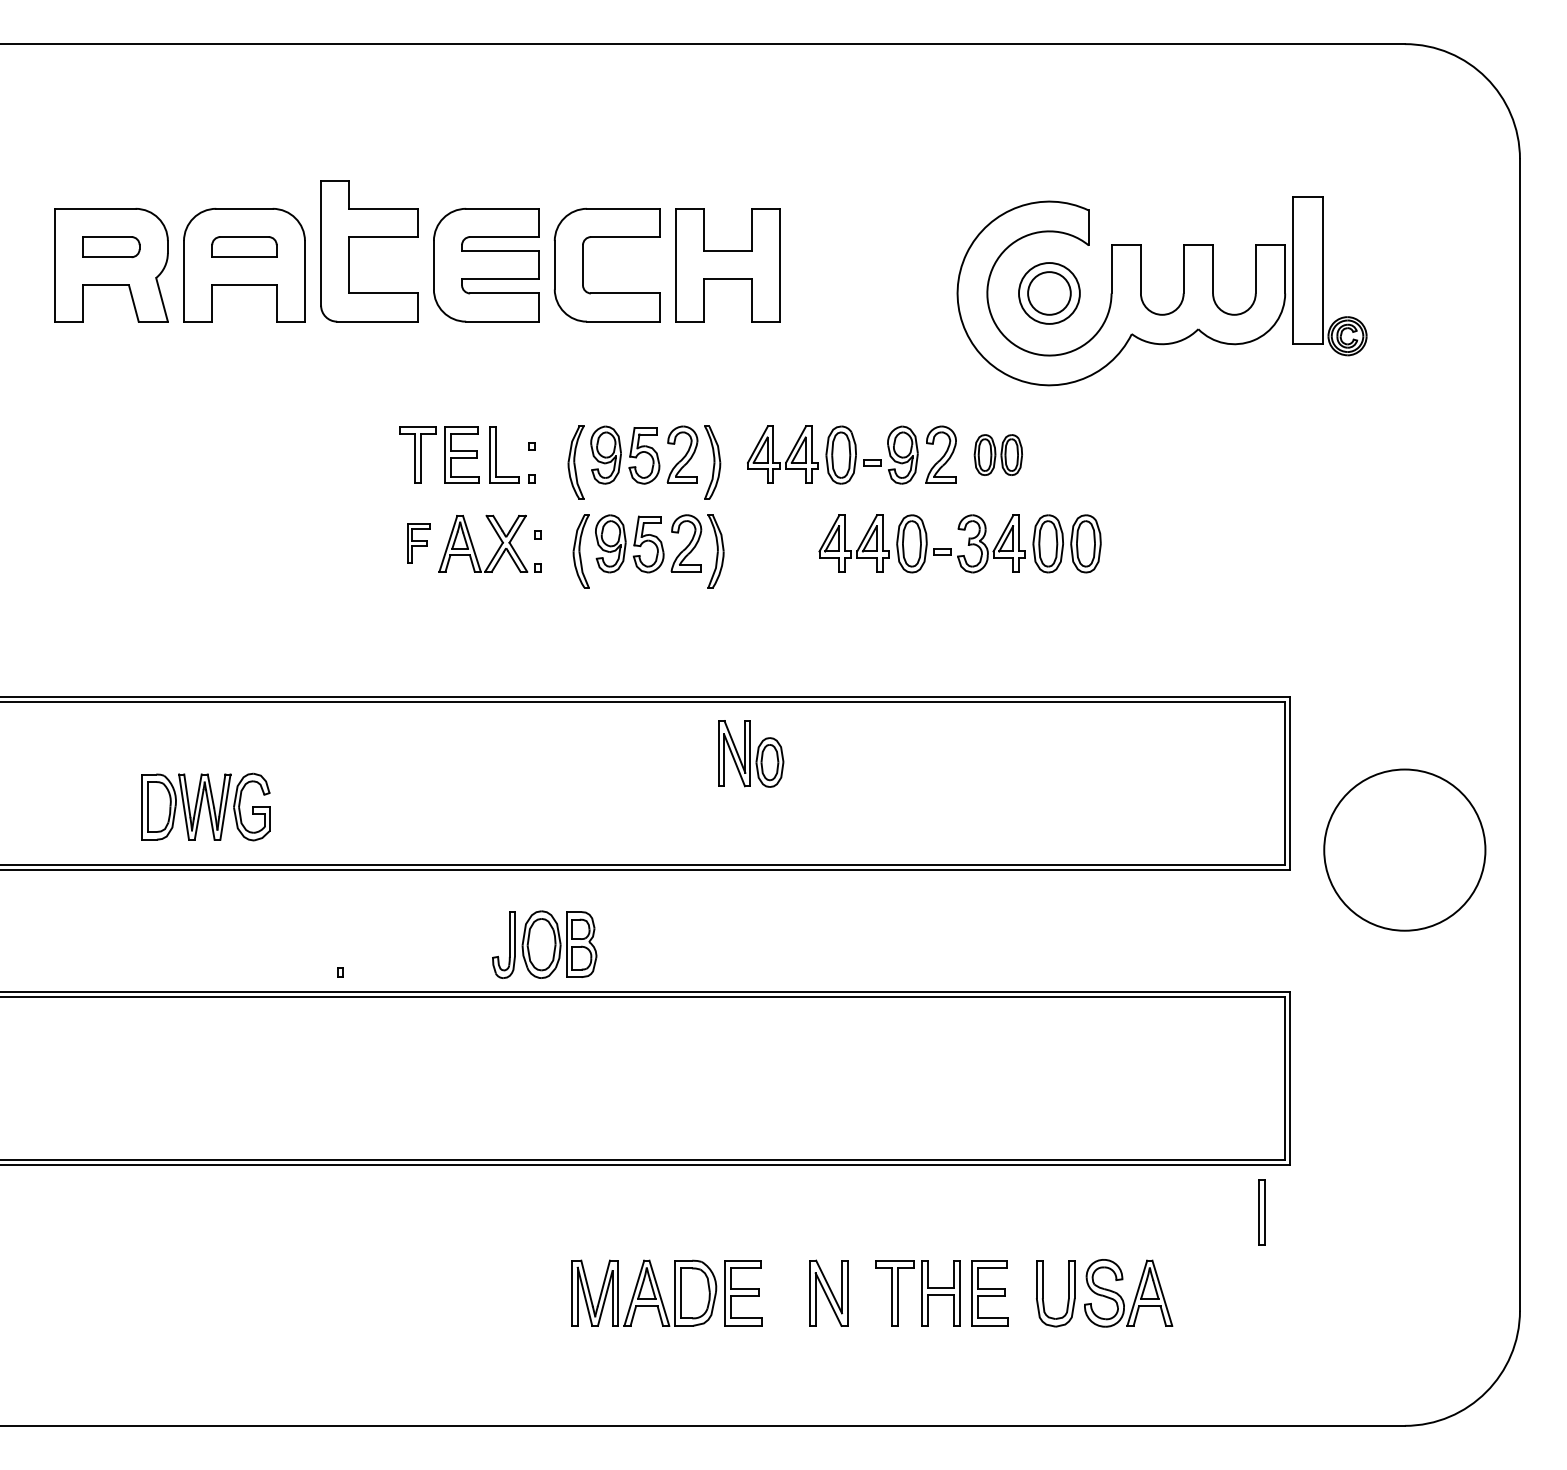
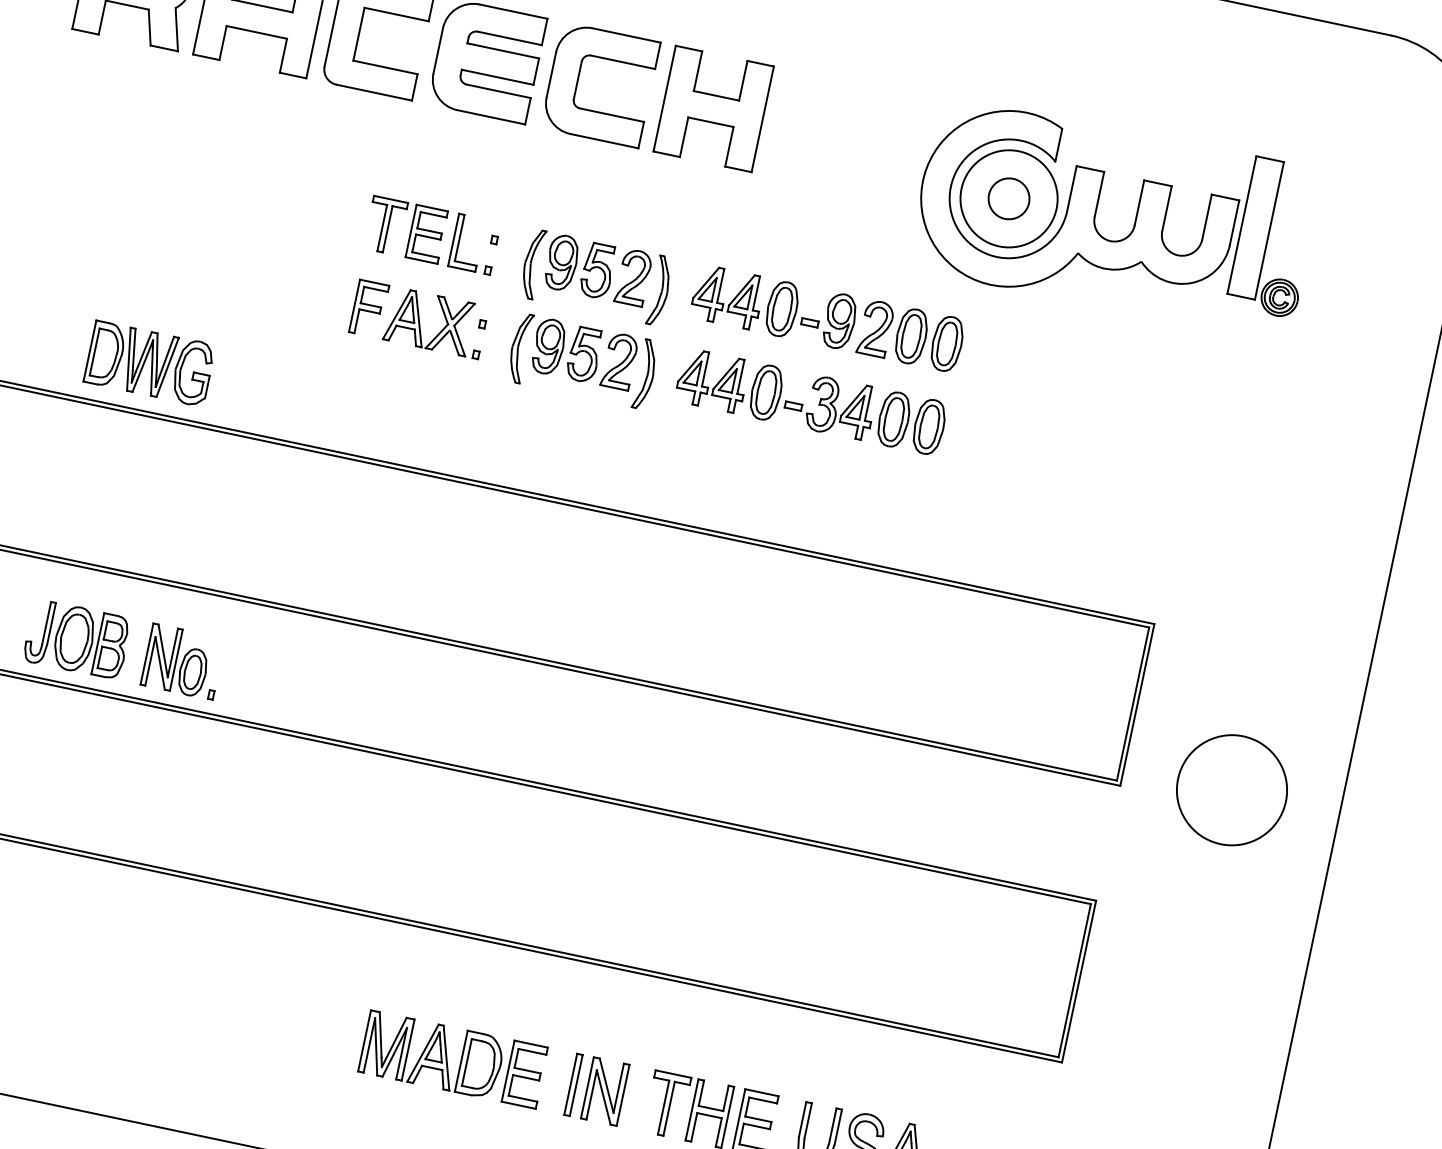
circle: (1049, 293) -> (1009, 198), size x1.67
part: (998, 454) -> (929, 339), size x1.43
part: (418, 543) -> (368, 308), size x1.43
part: (967, 545) -> (817, 405), moved
part: (751, 753) -> (177, 660), moved
part: (205, 806) -> (149, 362), moved
circle: (1404, 849) -> (1231, 789), size x0.71
part: (544, 944) -> (77, 639), moved
part: (1261, 1212) -> (572, 1085), moved

